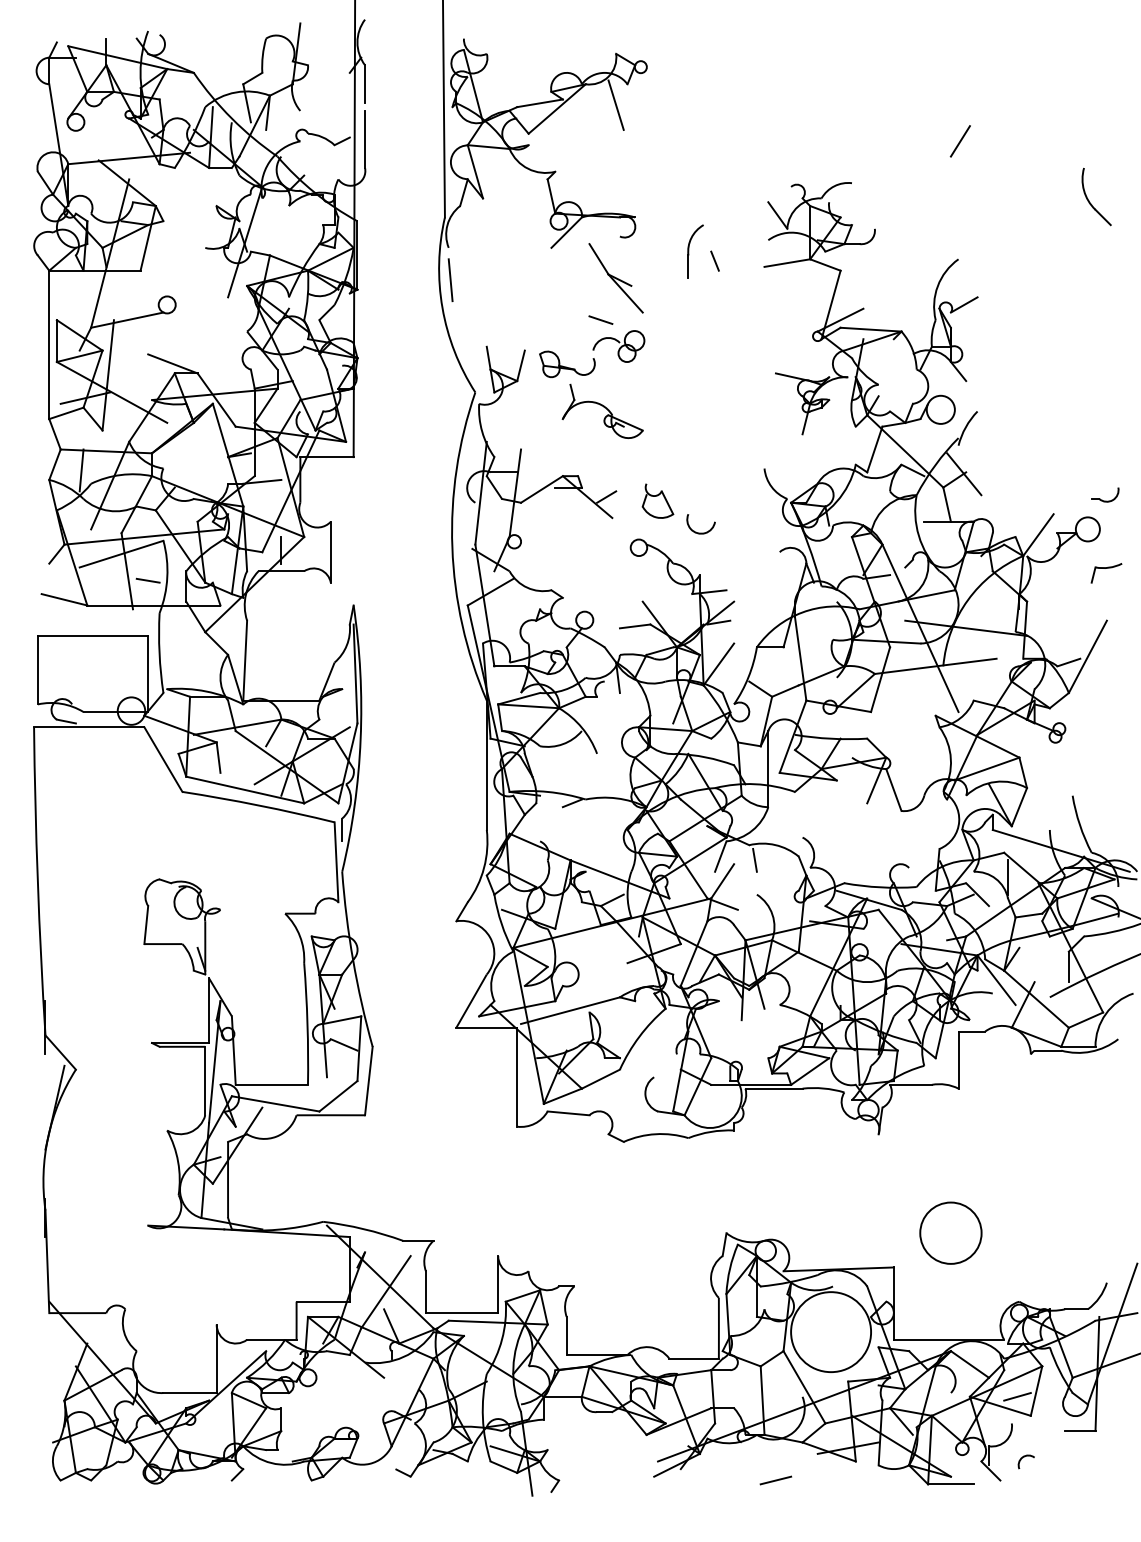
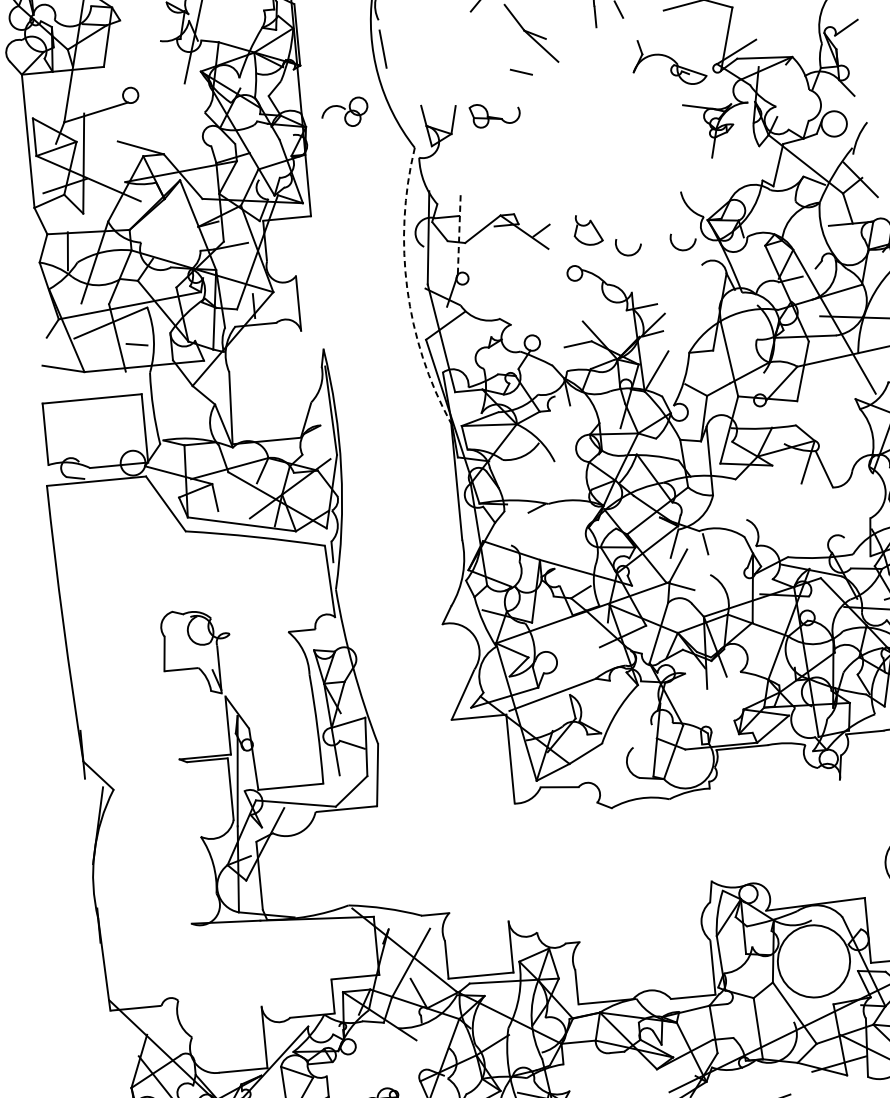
part: (618, 346) -> (344, 112), moved
part: (602, 410) -> (668, 61), moved
line: (515, 493) -> (459, 235), solid -> dashed
arc: (761, 532) -> (683, 249), added
arc: (452, 547) -> (407, 288), solid -> dashed

